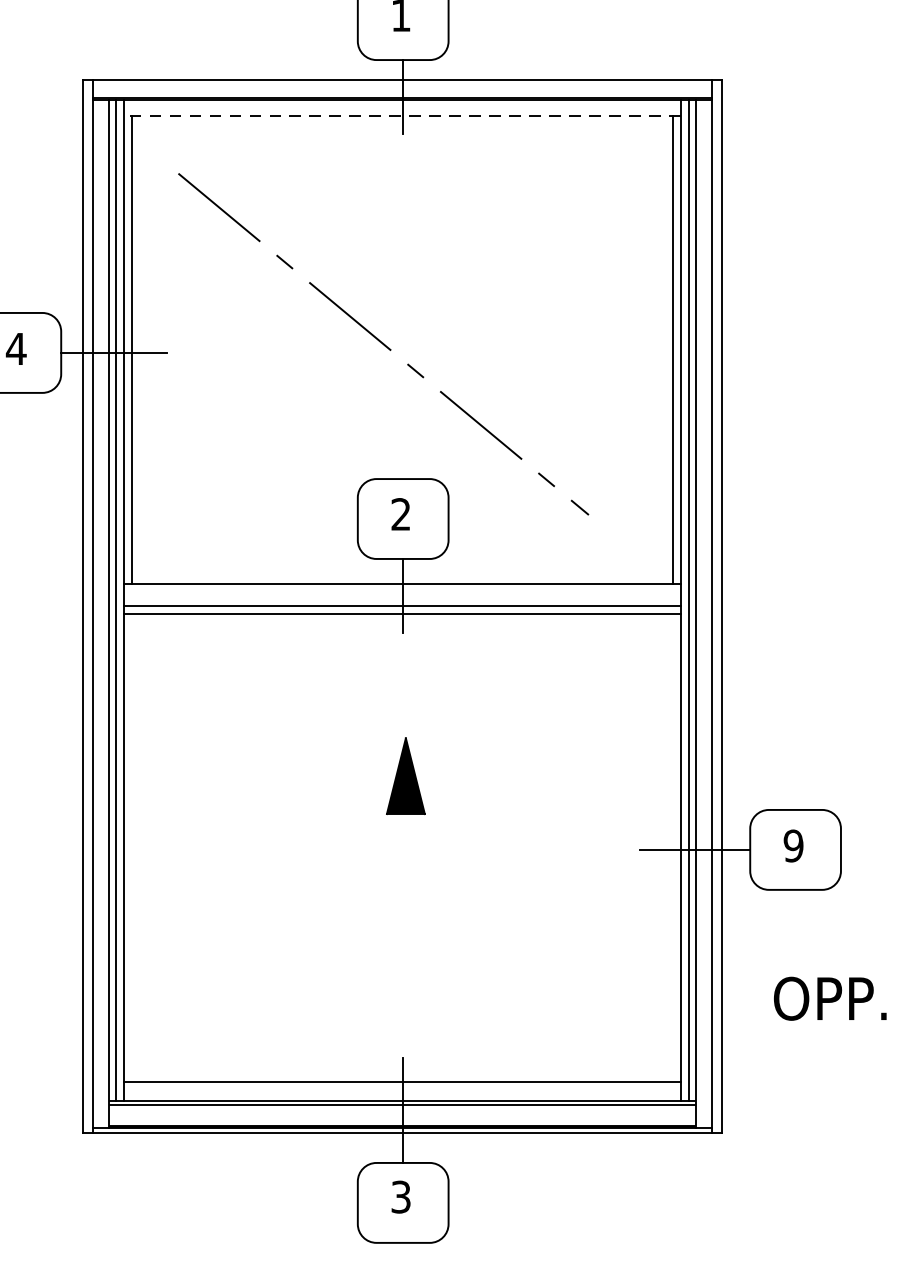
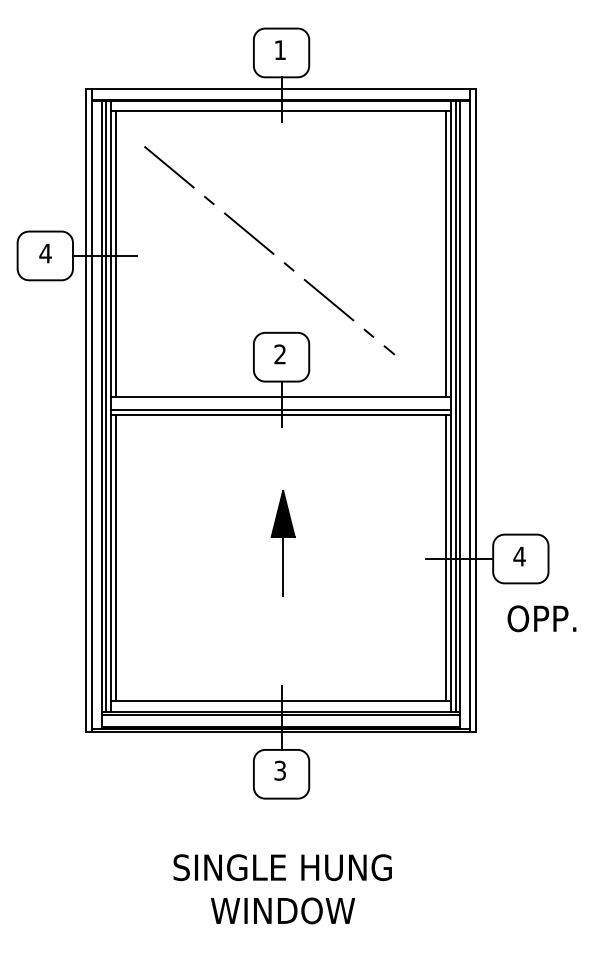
line: (403, 116) -> (281, 111), dashed -> solid
text: (793, 845) -> (519, 556), 9 -> 4
line: (132, 847) -> (116, 557), added
line: (672, 847) -> (445, 557), added
line: (406, 862) -> (283, 566), added
text: (829, 998) -> (541, 618), moved

